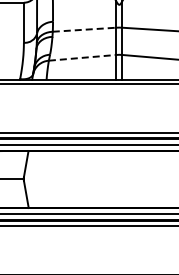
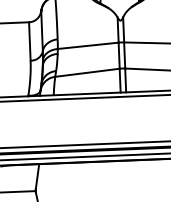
line: (84, 29) -> (88, 45), dashed -> solid
line: (82, 57) -> (87, 72), dashed -> solid

